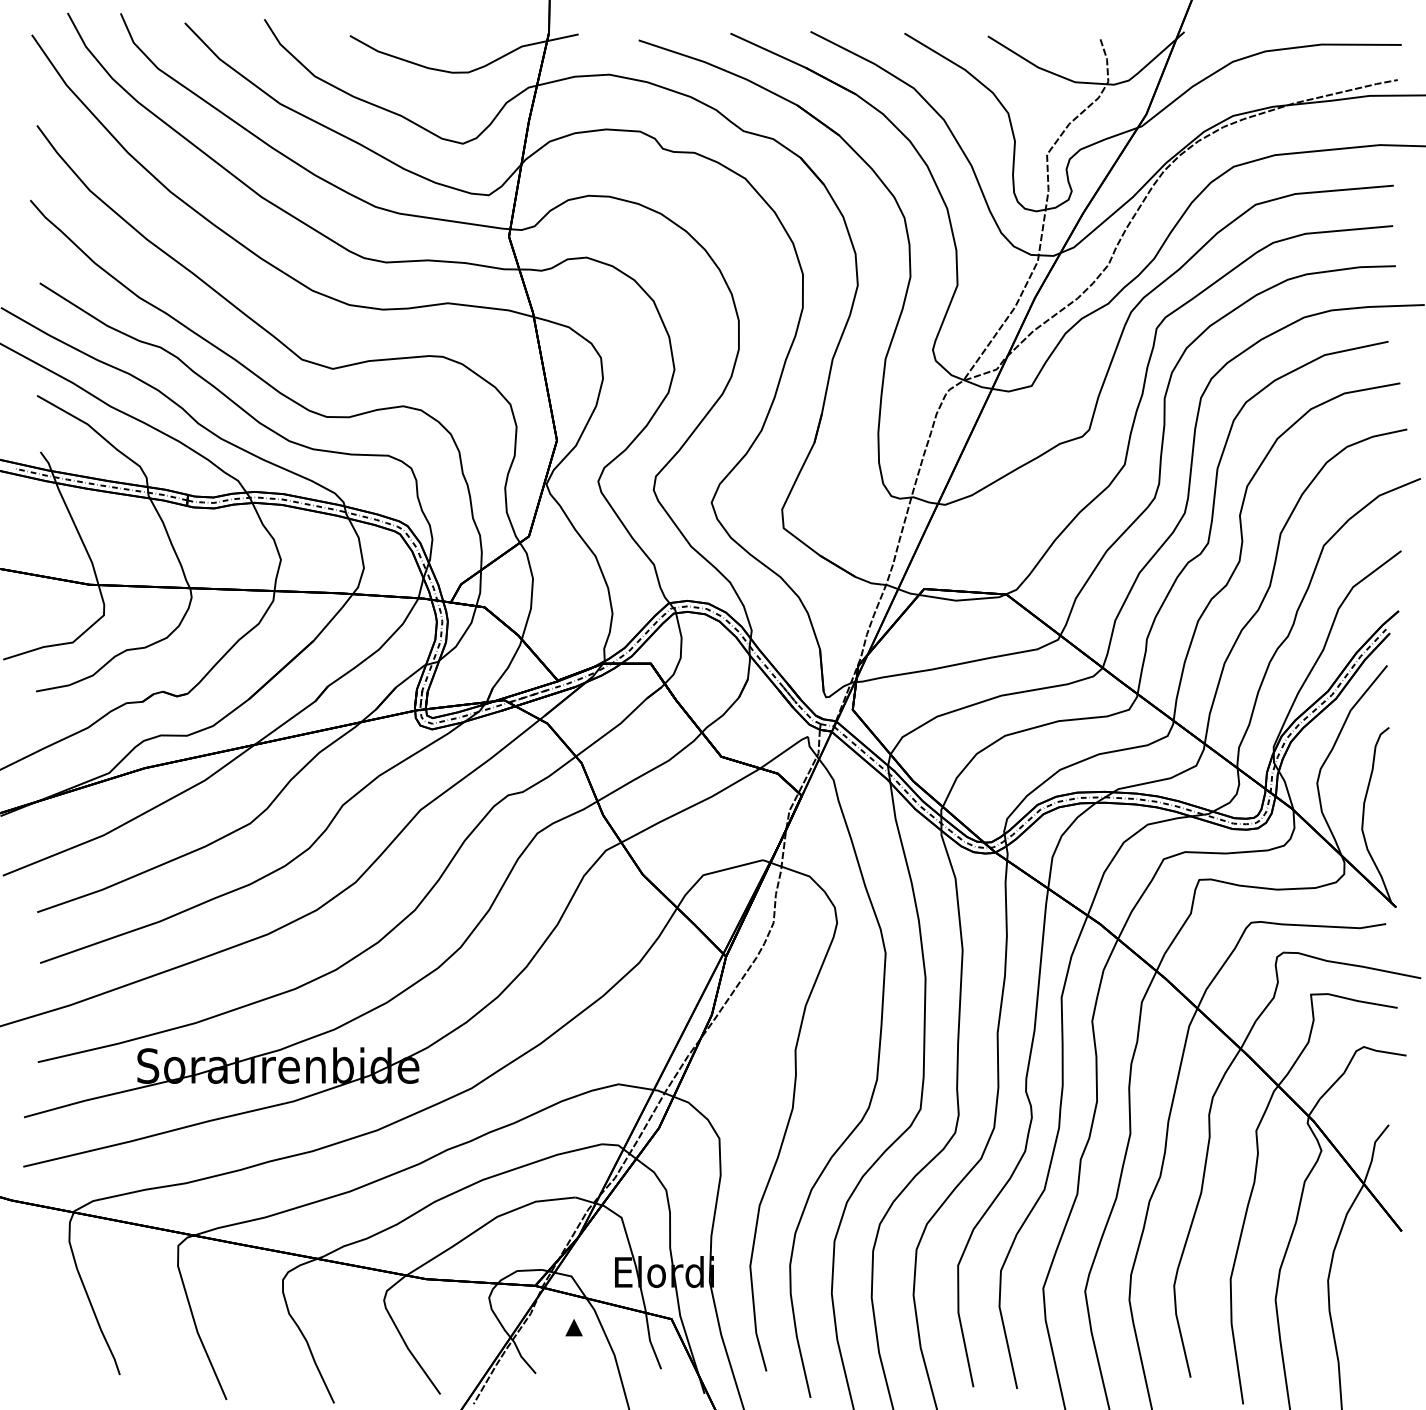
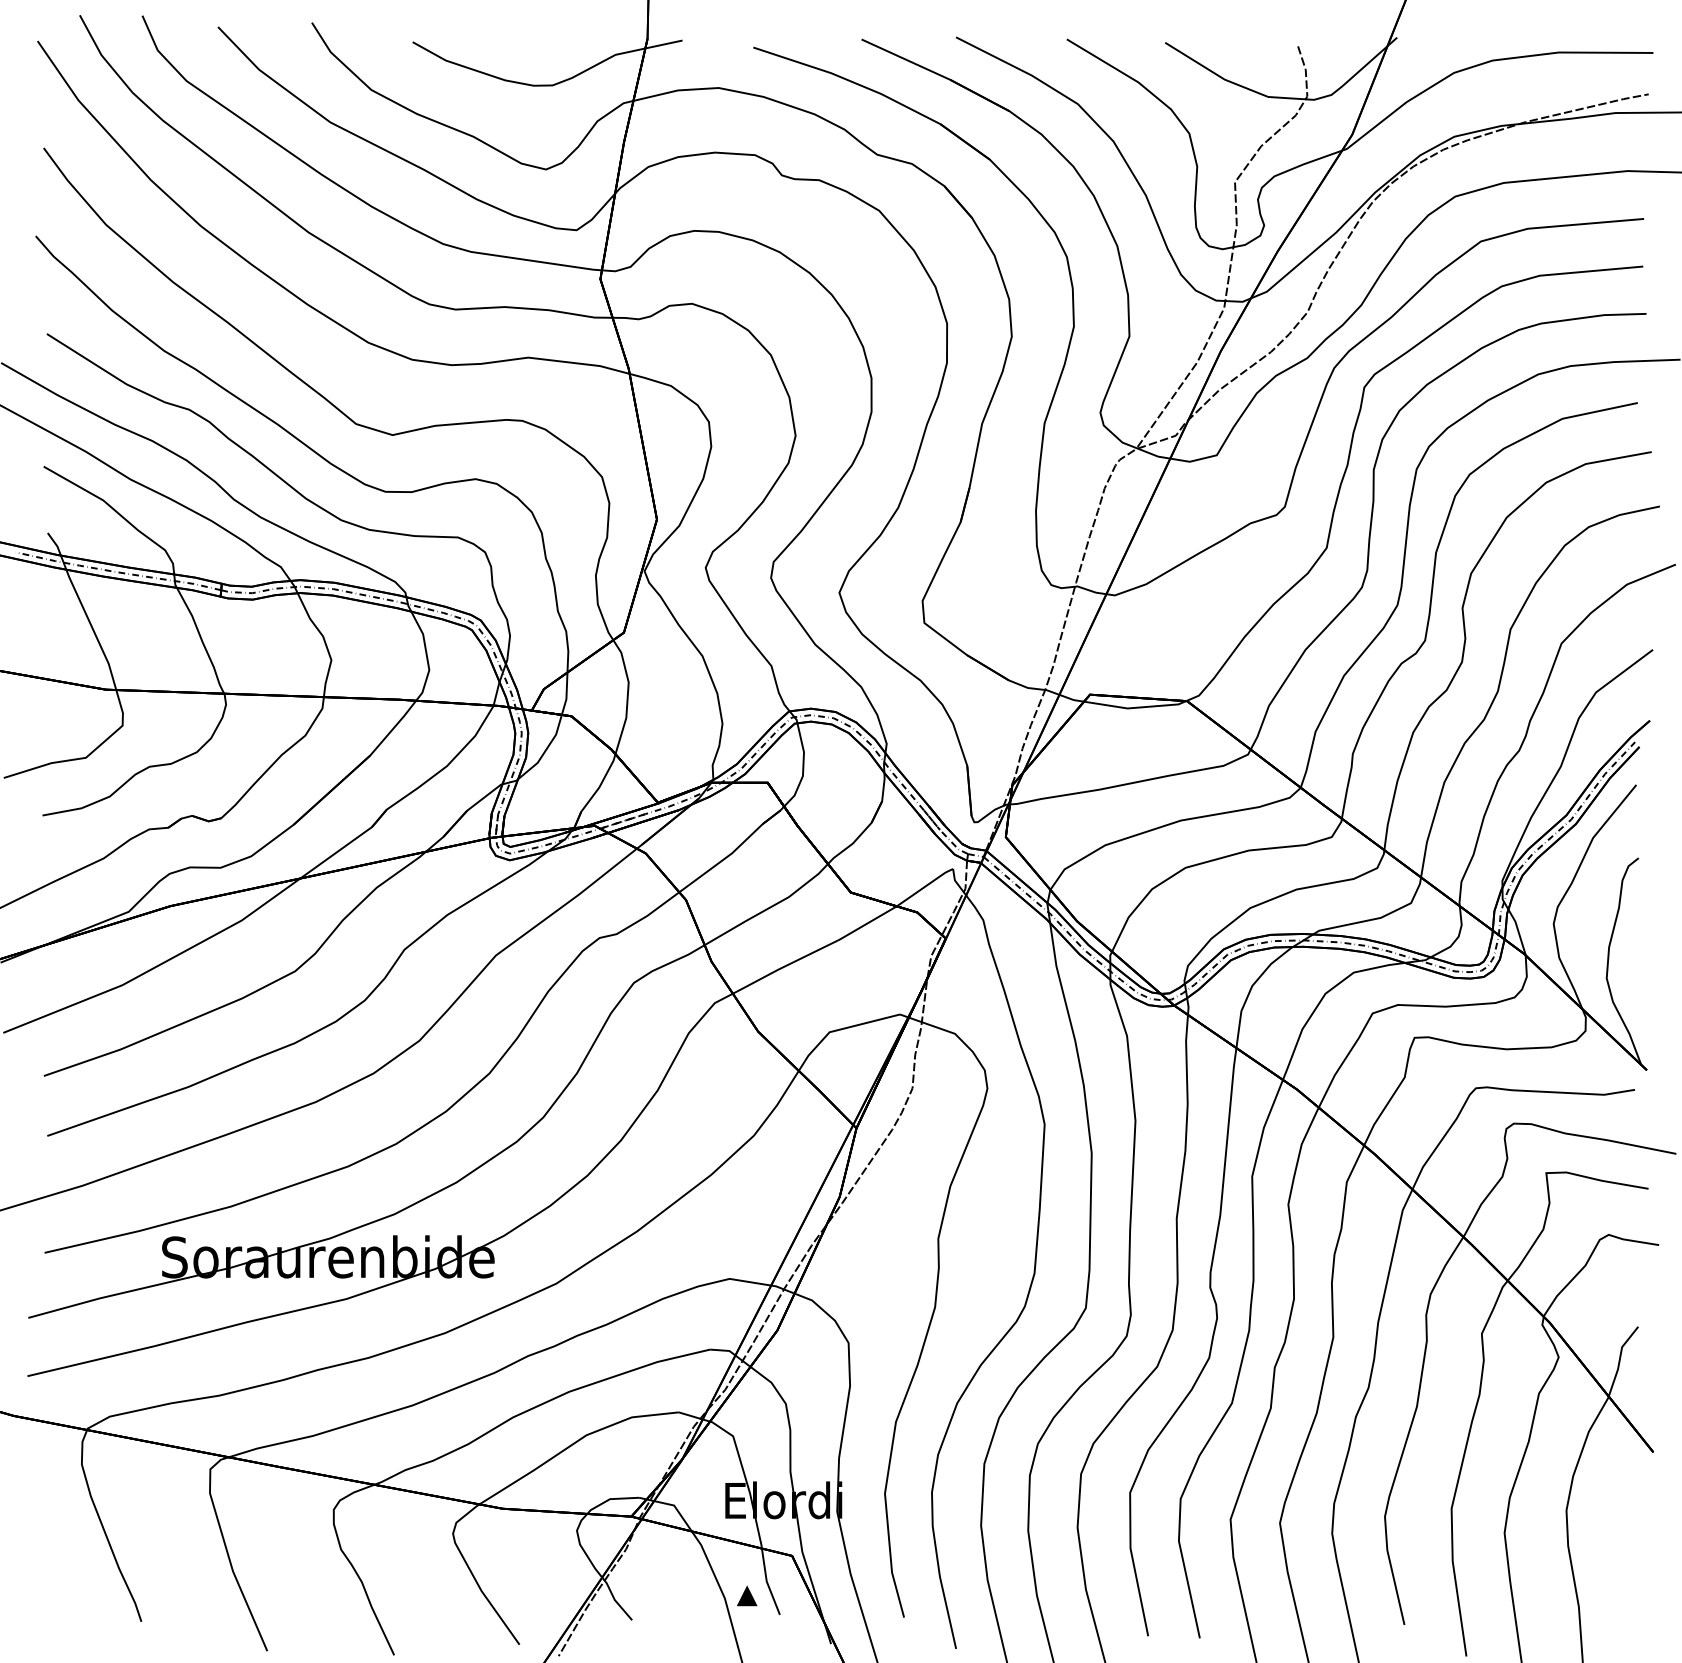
part: (574, 1327) -> (747, 1595), moved

